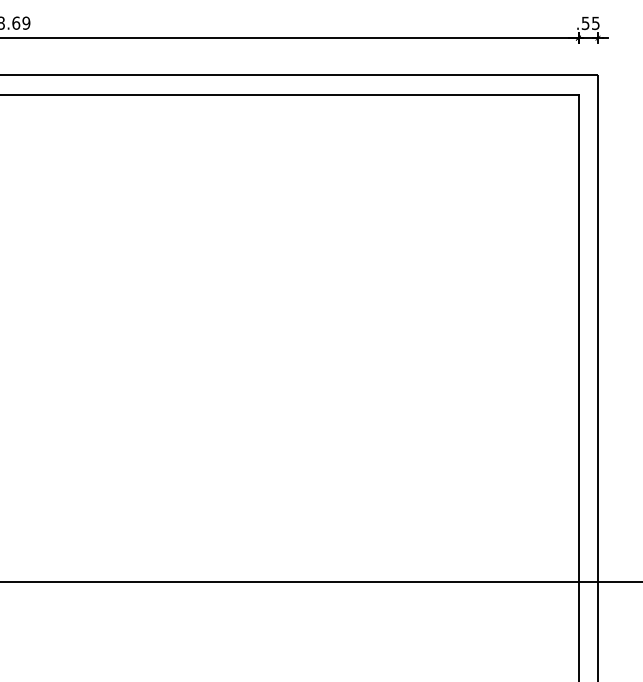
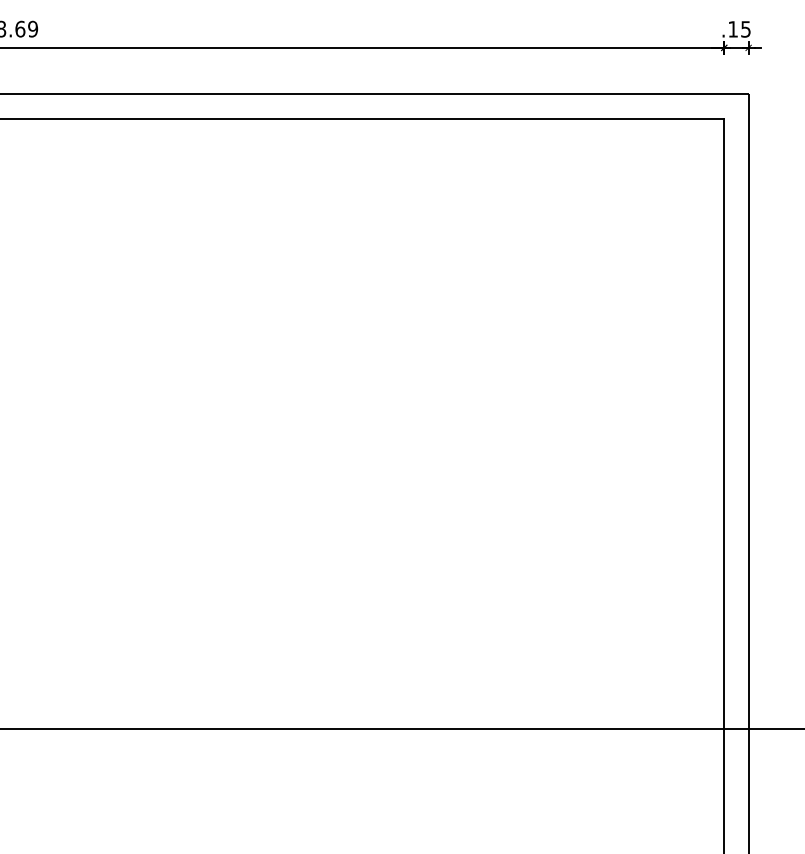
text: (585, 23) -> (733, 29), .55 -> .15

